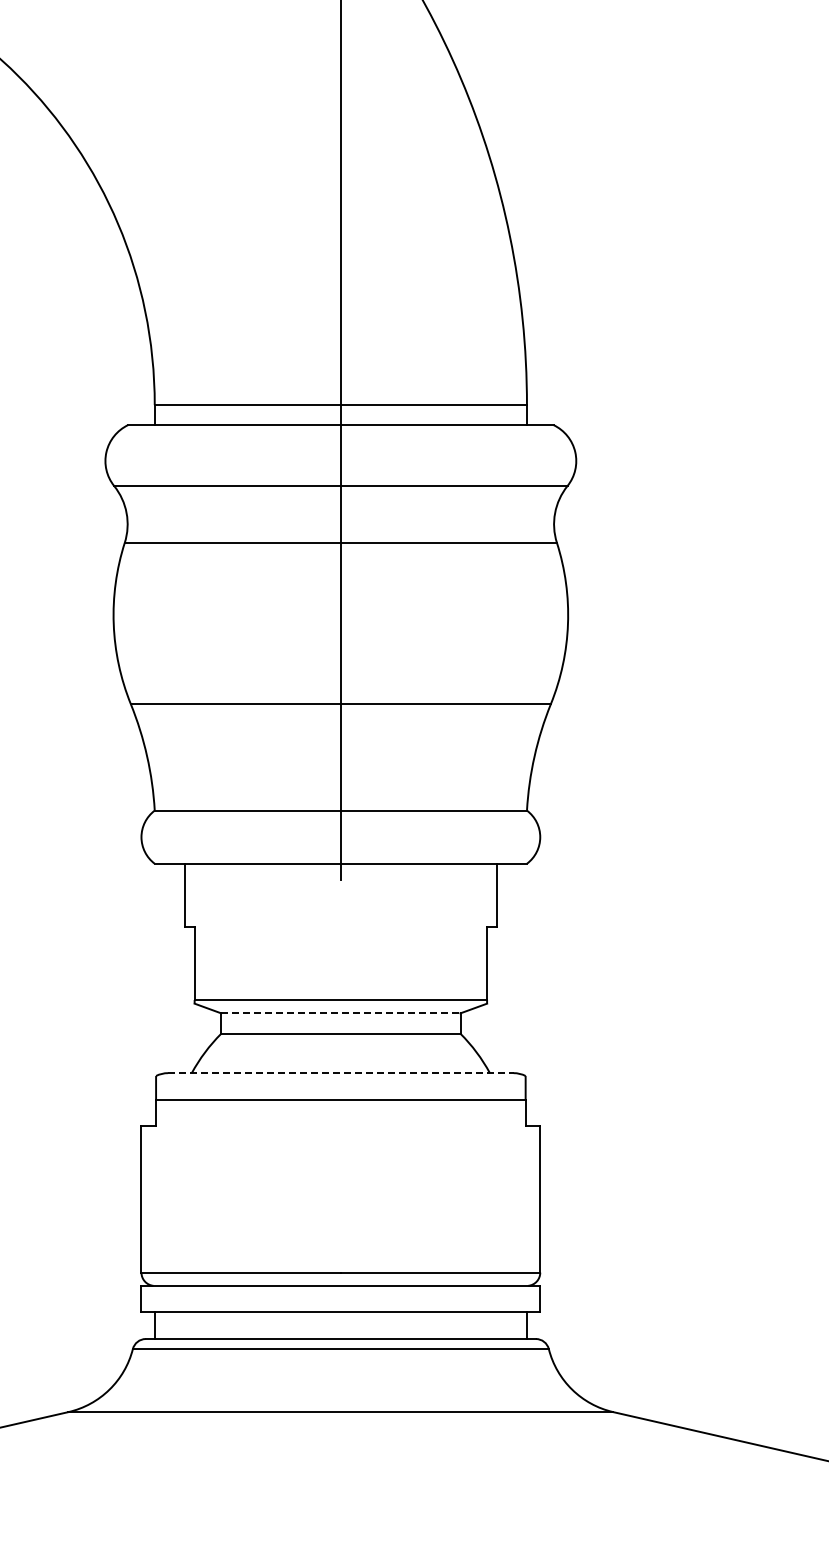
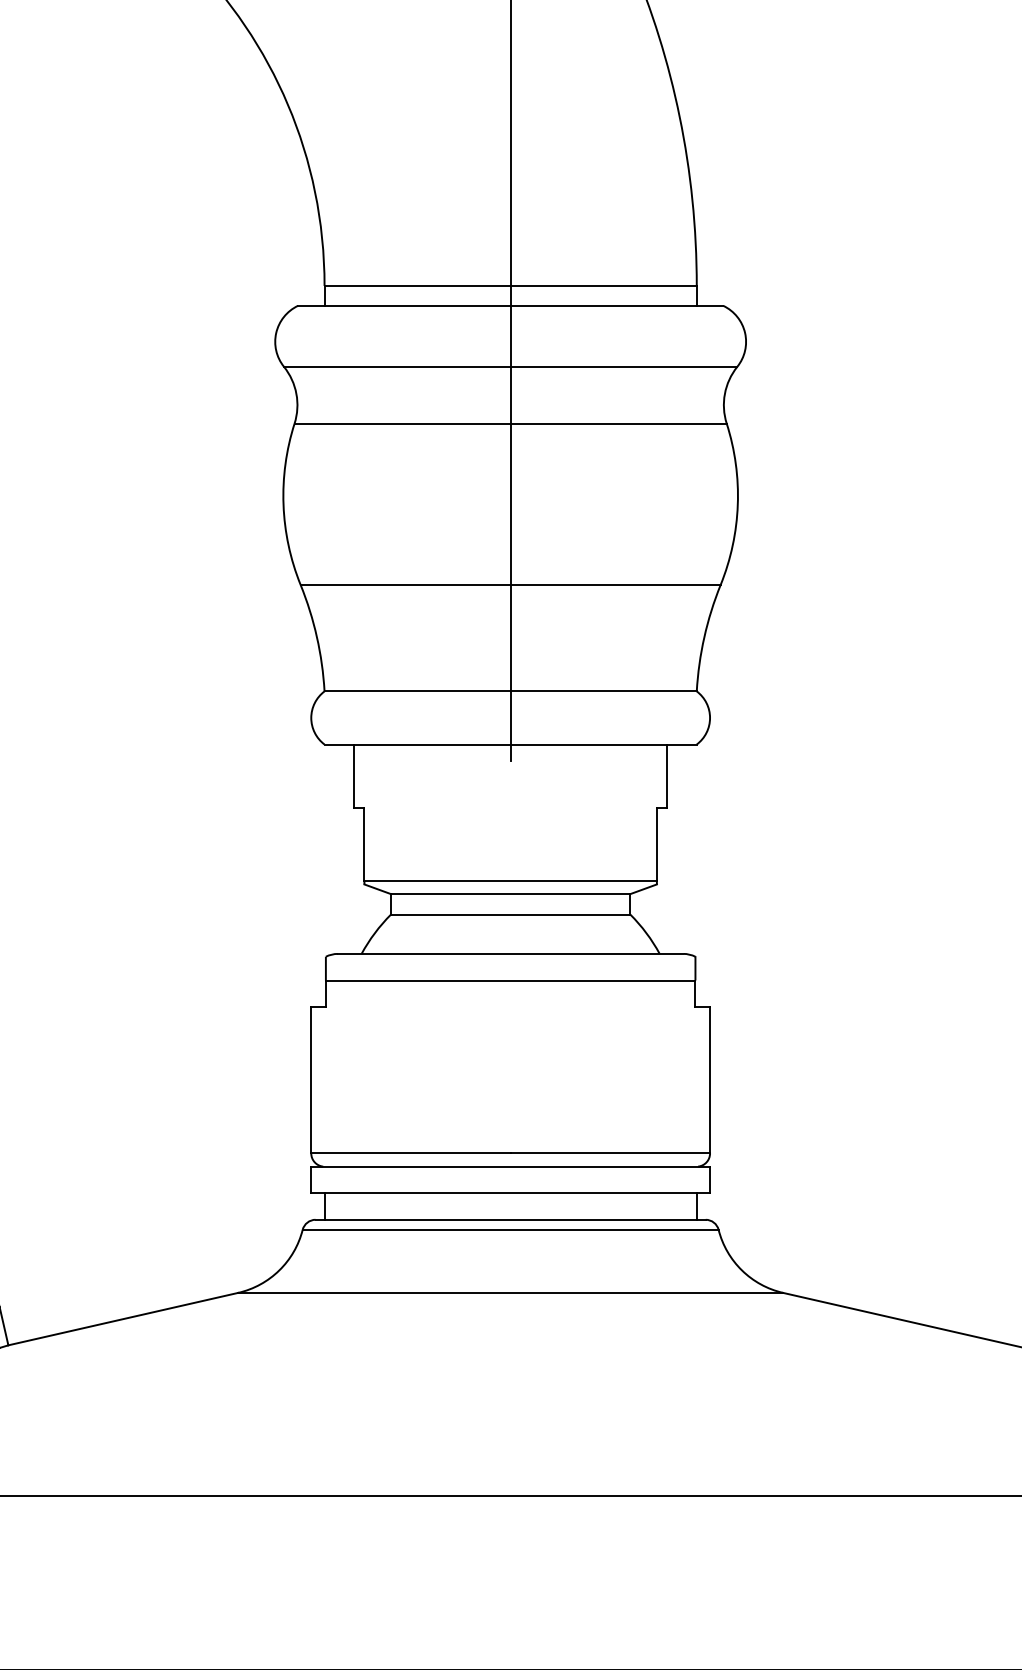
line: (340, 1013) -> (510, 894), dashed -> solid
line: (340, 1072) -> (510, 953), dashed -> solid

